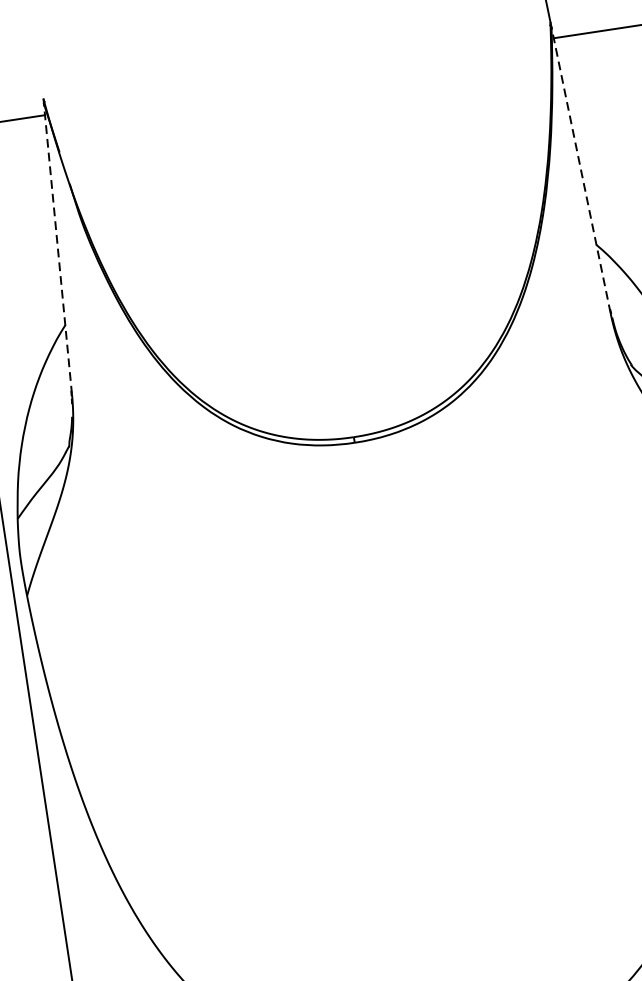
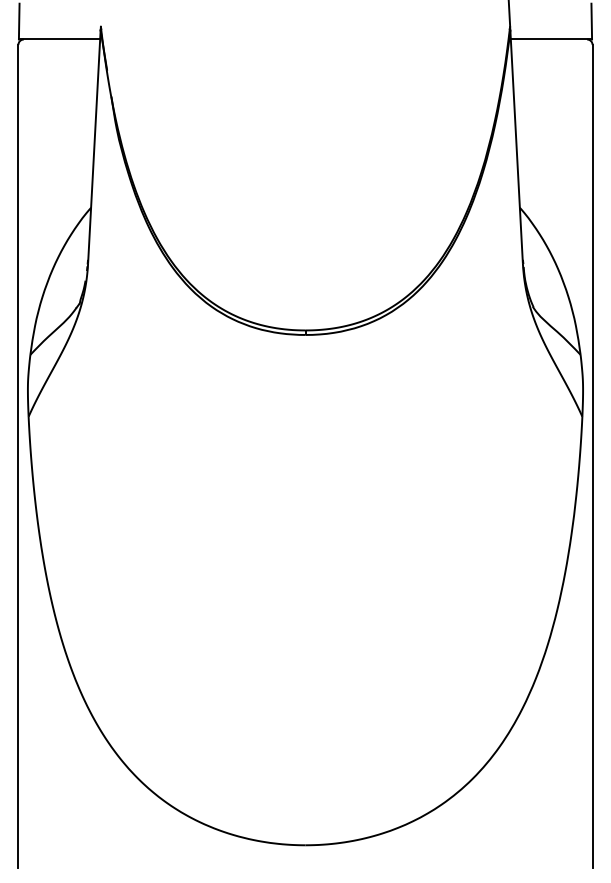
line: (580, 168) -> (516, 145), dashed -> solid
line: (57, 247) -> (94, 145), dashed -> solid

